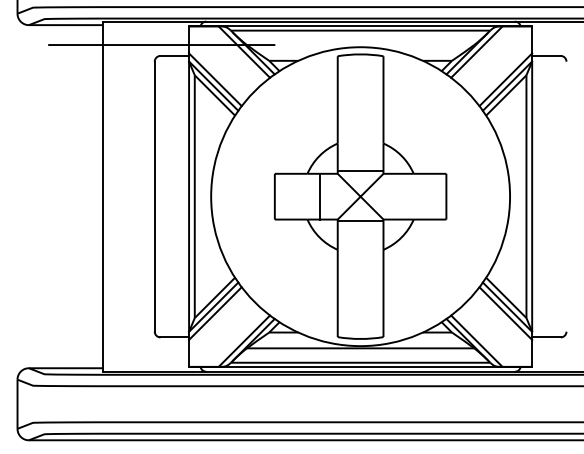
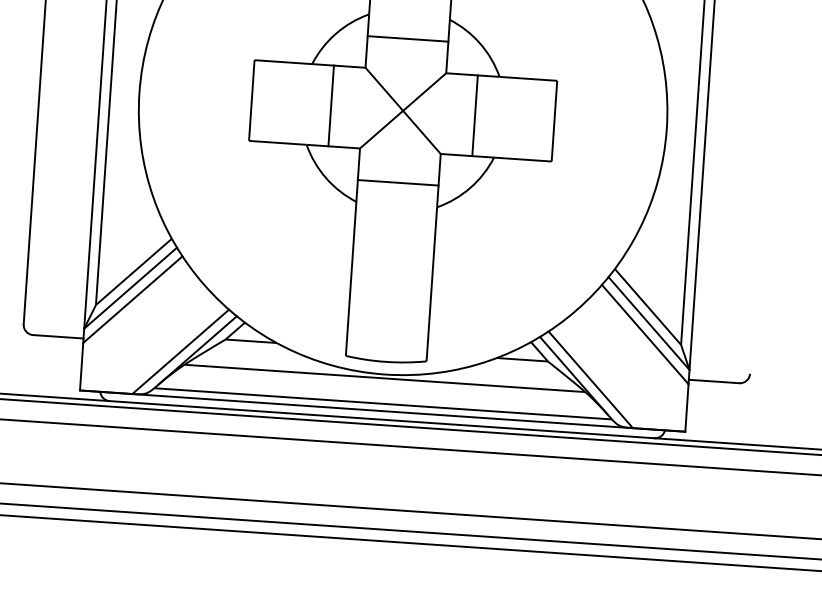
line: (360, 170) -> (407, 38), moved
line: (401, 196) -> (475, 115), added
line: (360, 221) -> (398, 182), moved

